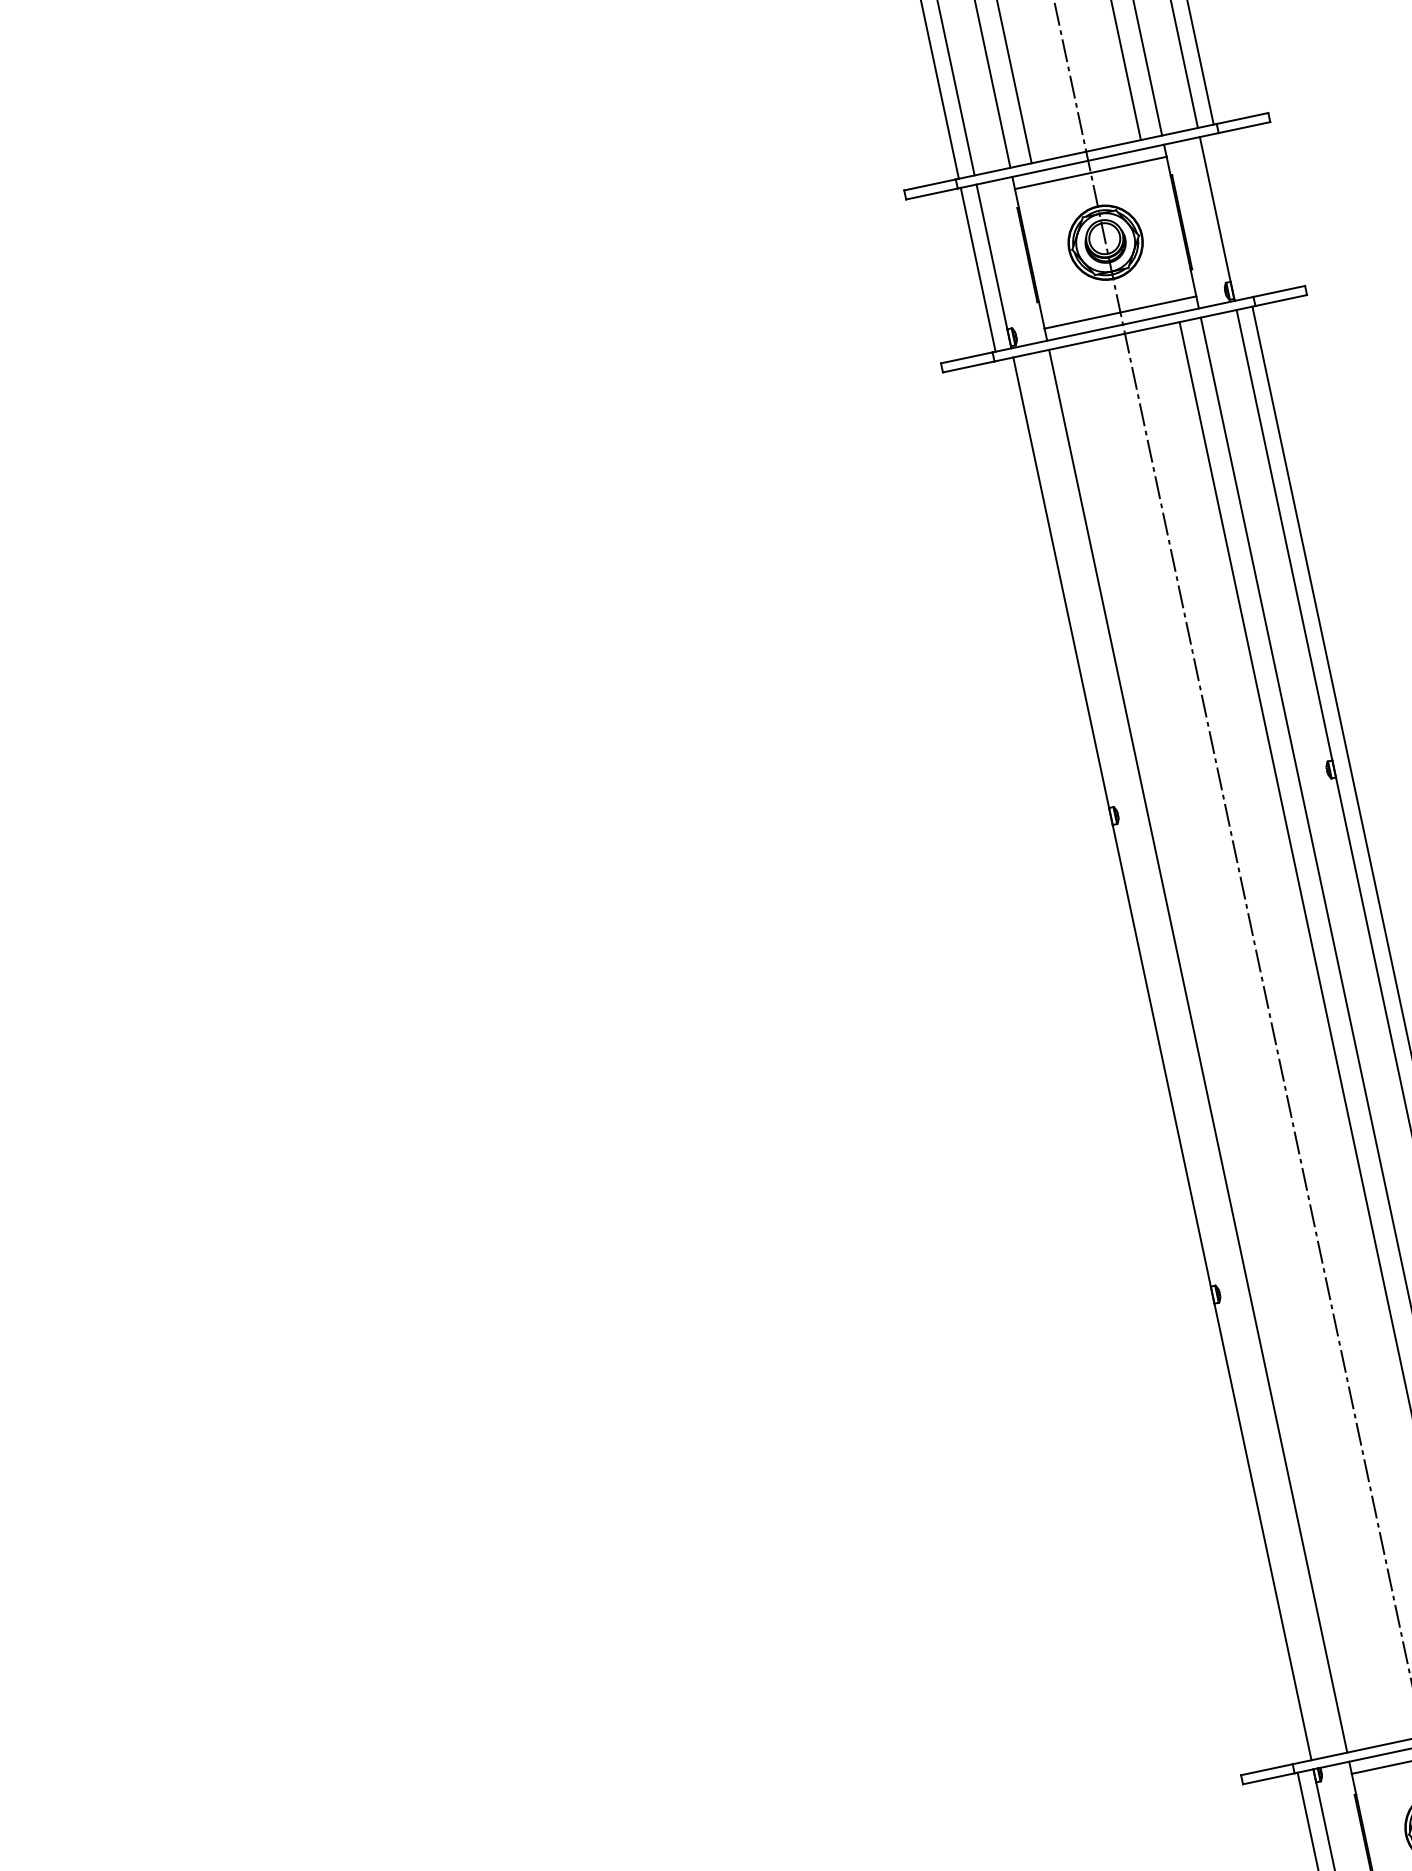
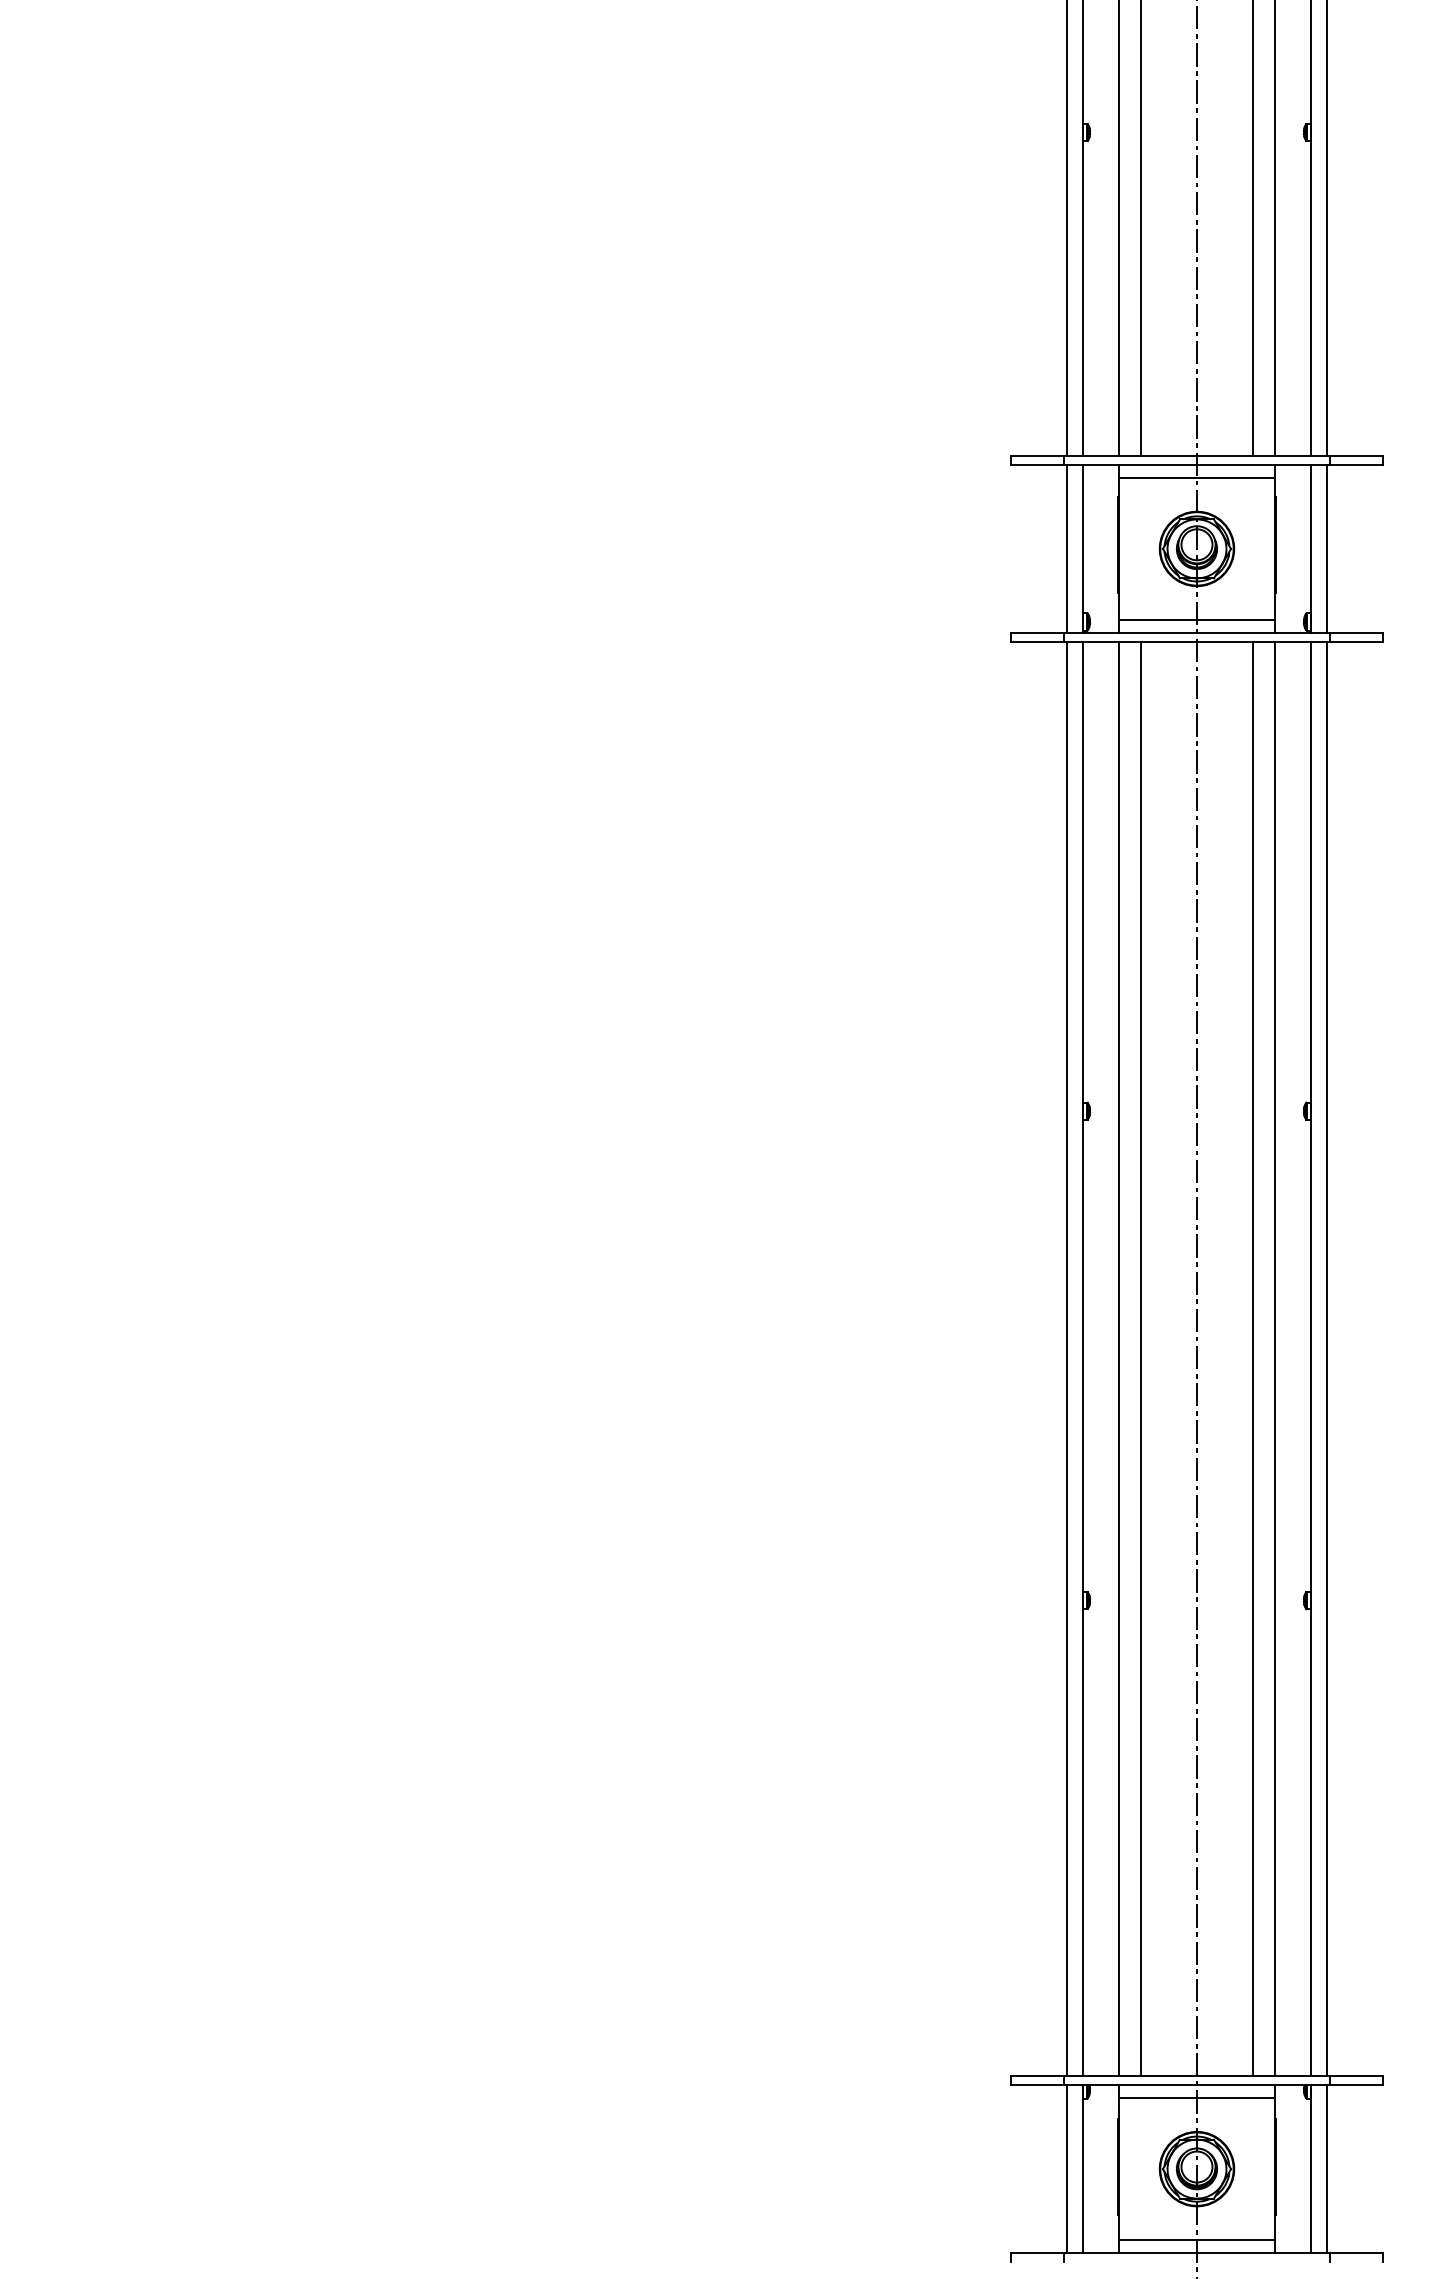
line: (1233, 215) -> (1327, 548), added
line: (1219, 1046) -> (1141, 1358), added
line: (1146, 1061) -> (1066, 1358), added

